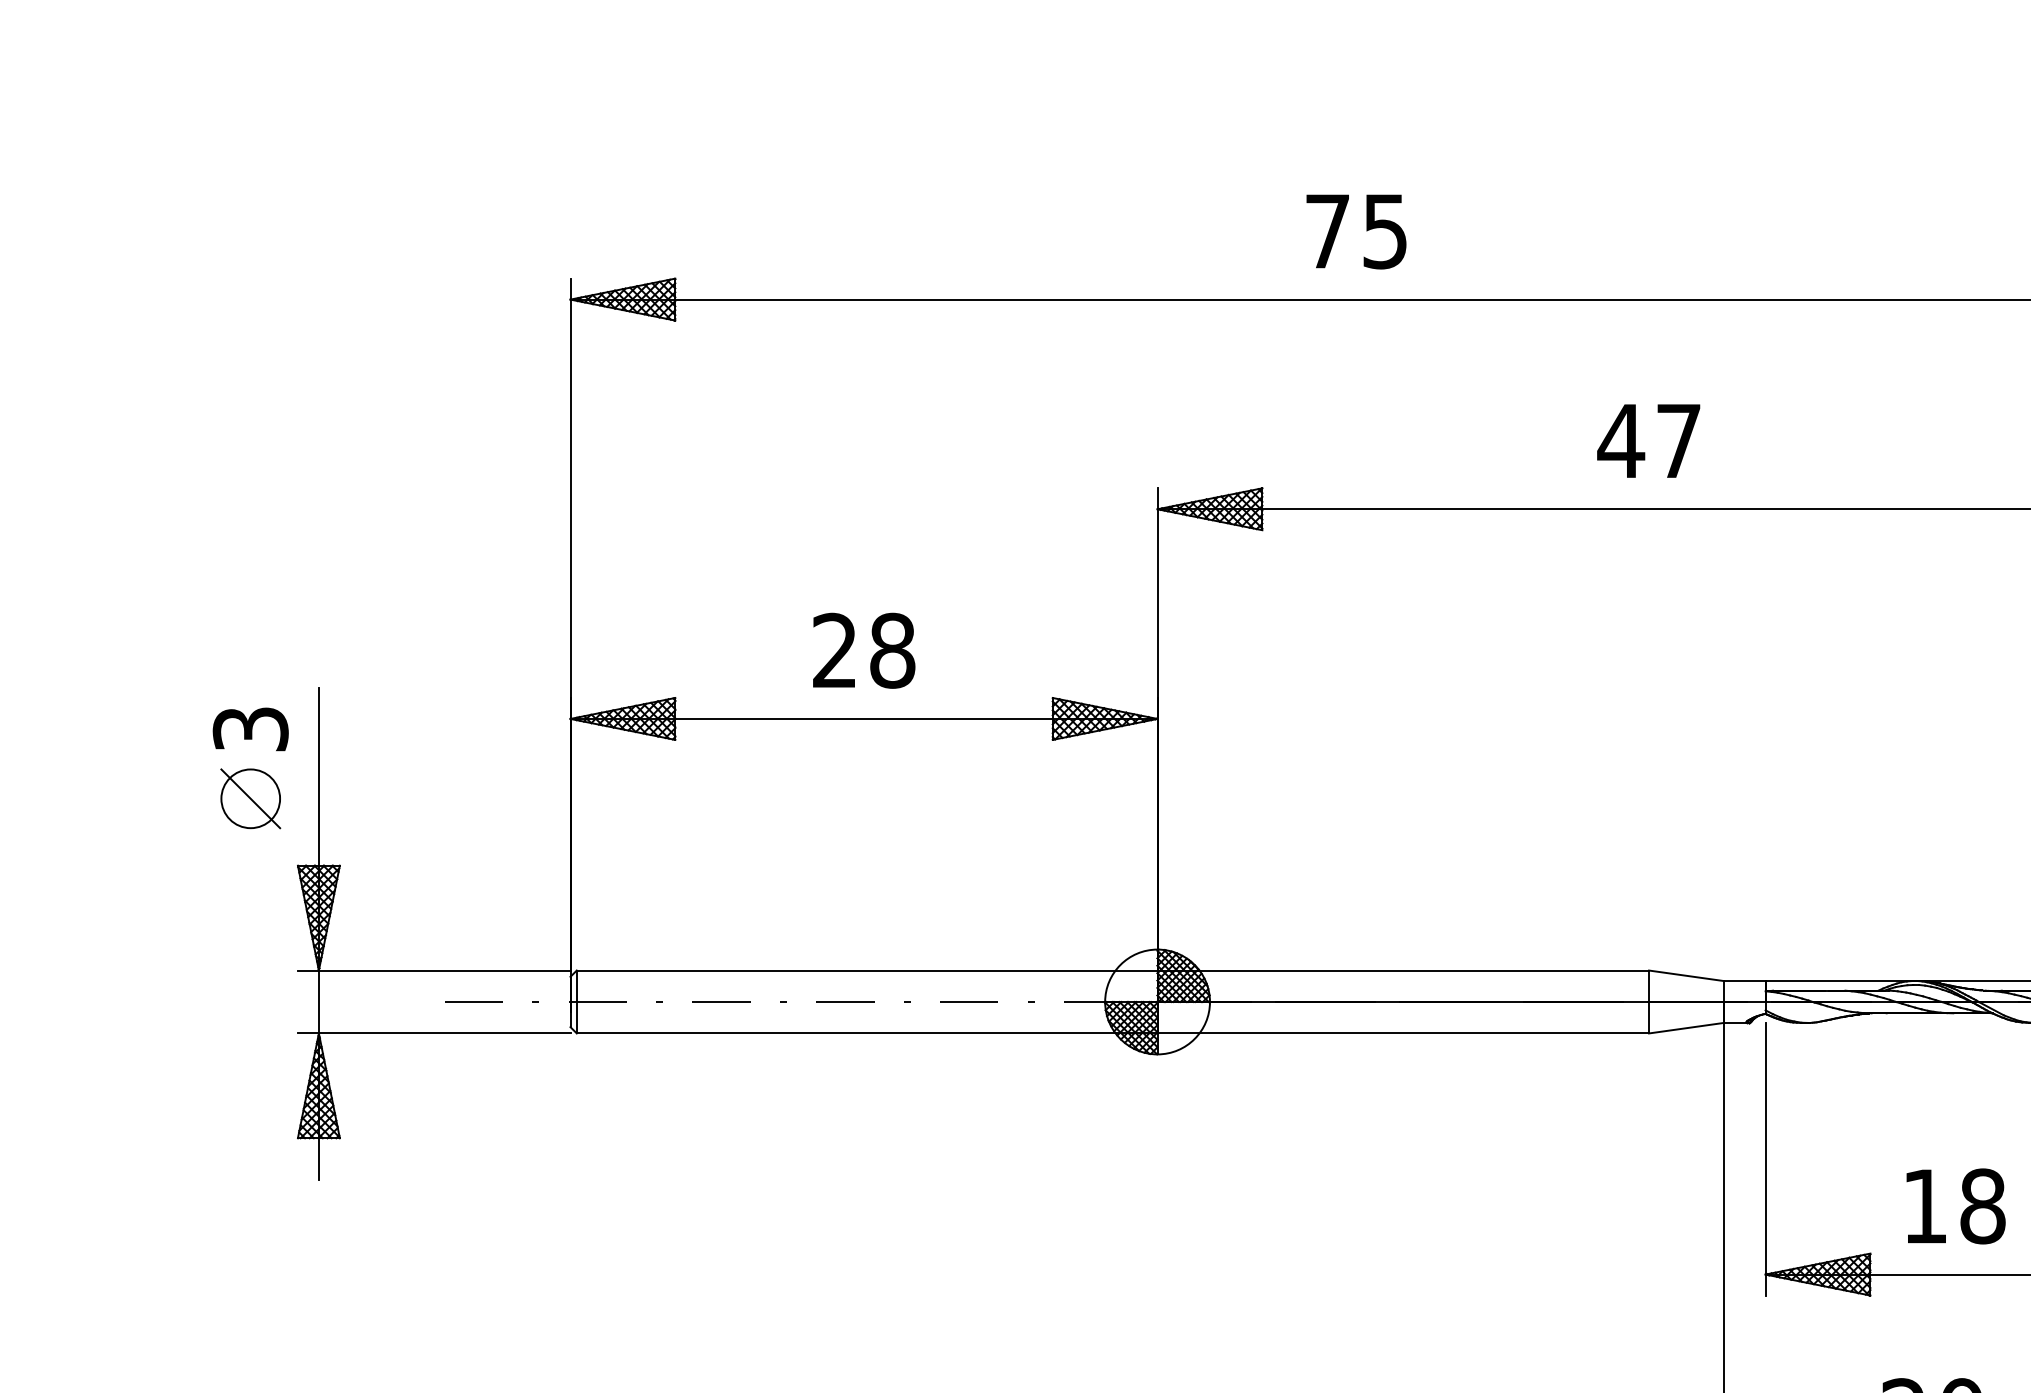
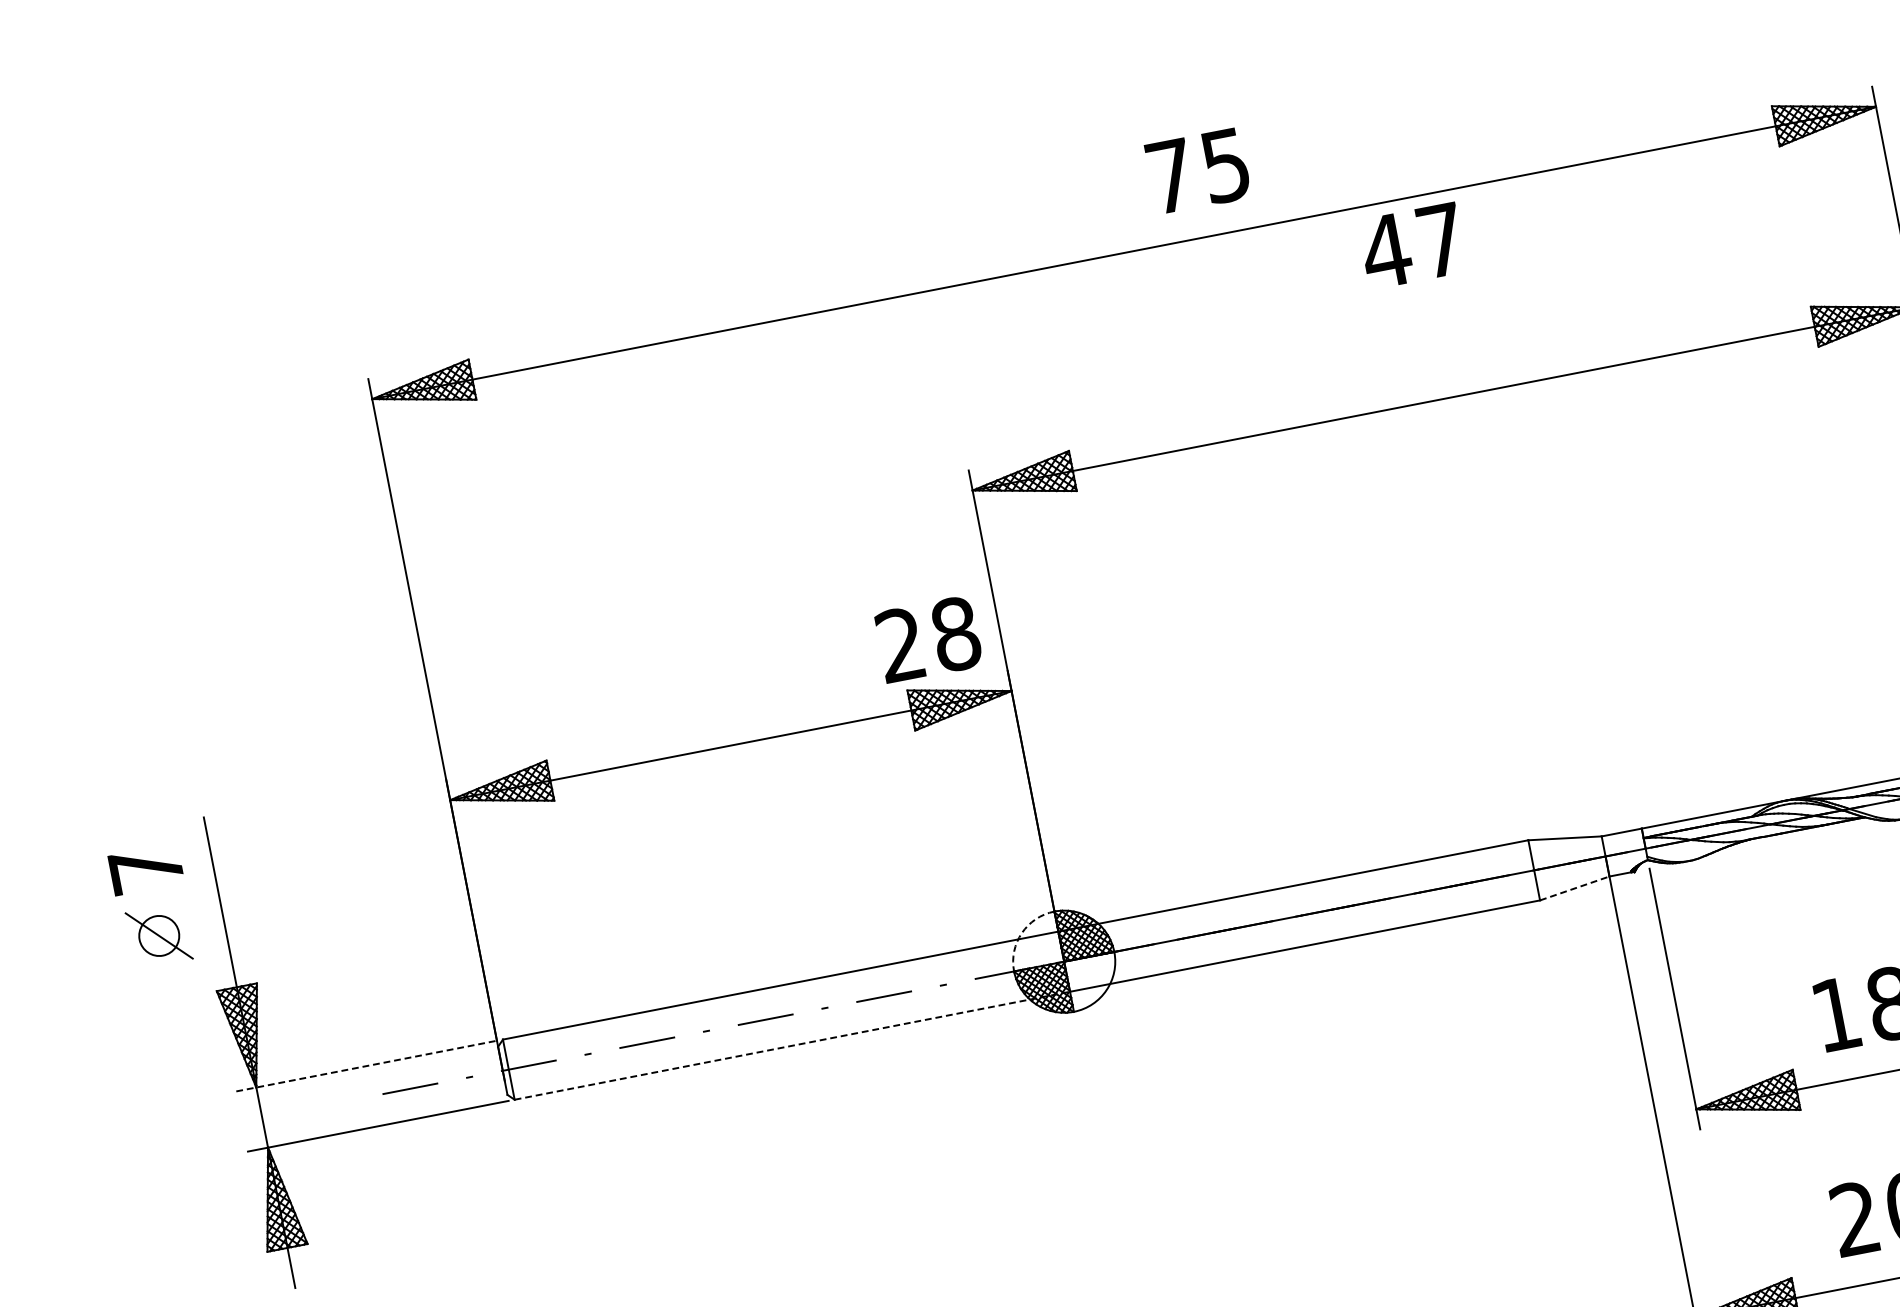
text: (1356, 231) -> (1198, 170), moved
text: (1648, 440) -> (1412, 245), moved
text: (864, 650) -> (928, 639), moved
text: (250, 729) -> (146, 869), 3 -> 7
circle: (250, 798) -> (158, 935), size x0.7
arc: (1120, 964) -> (1021, 932), solid -> dashed
line: (434, 970) -> (366, 1065), solid -> dashed
line: (1686, 1028) -> (1574, 888), solid -> dashed
line: (867, 1033) -> (792, 1045), solid -> dashed

